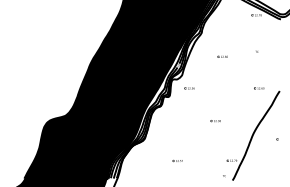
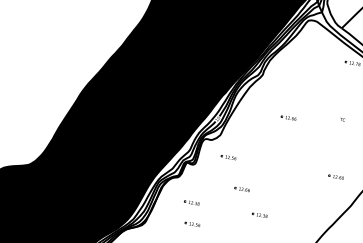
part: (201, 106) -> (241, 188), added
part: (171, 121) -> (191, 203), added
part: (174, 134) -> (192, 224), added

